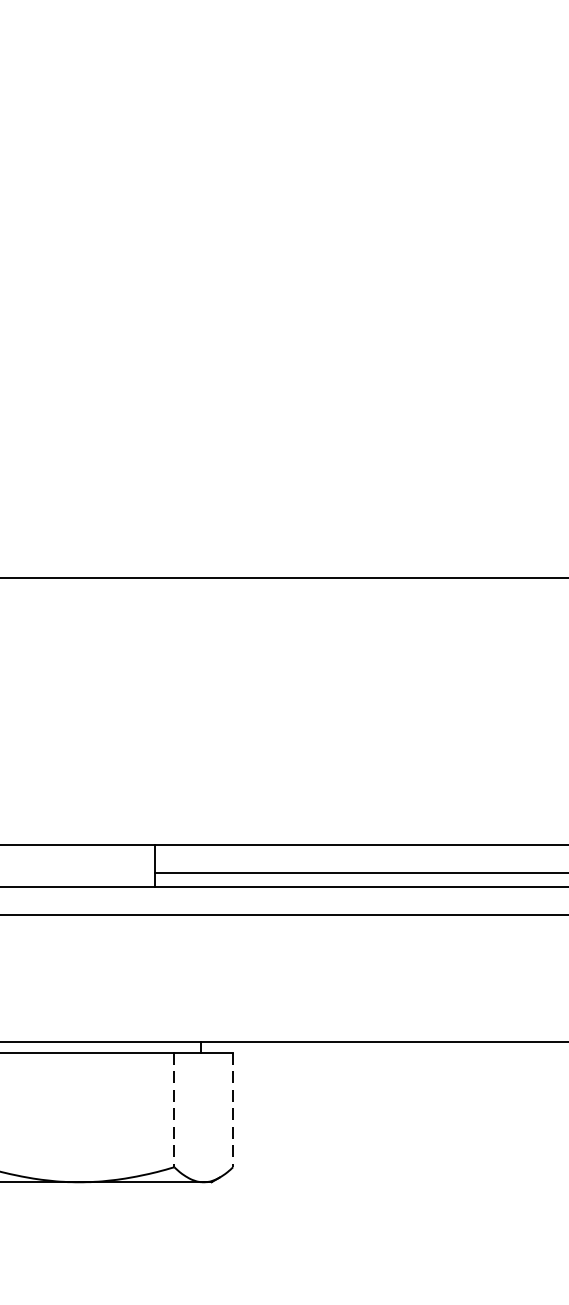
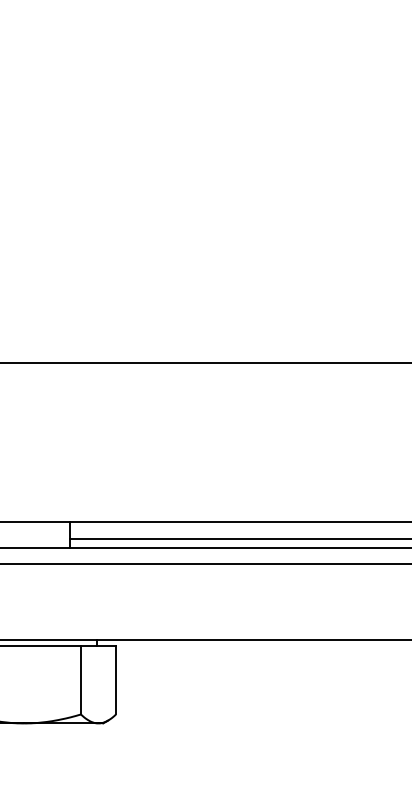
line: (175, 1110) -> (81, 680), dashed -> solid
line: (233, 1110) -> (116, 680), dashed -> solid

